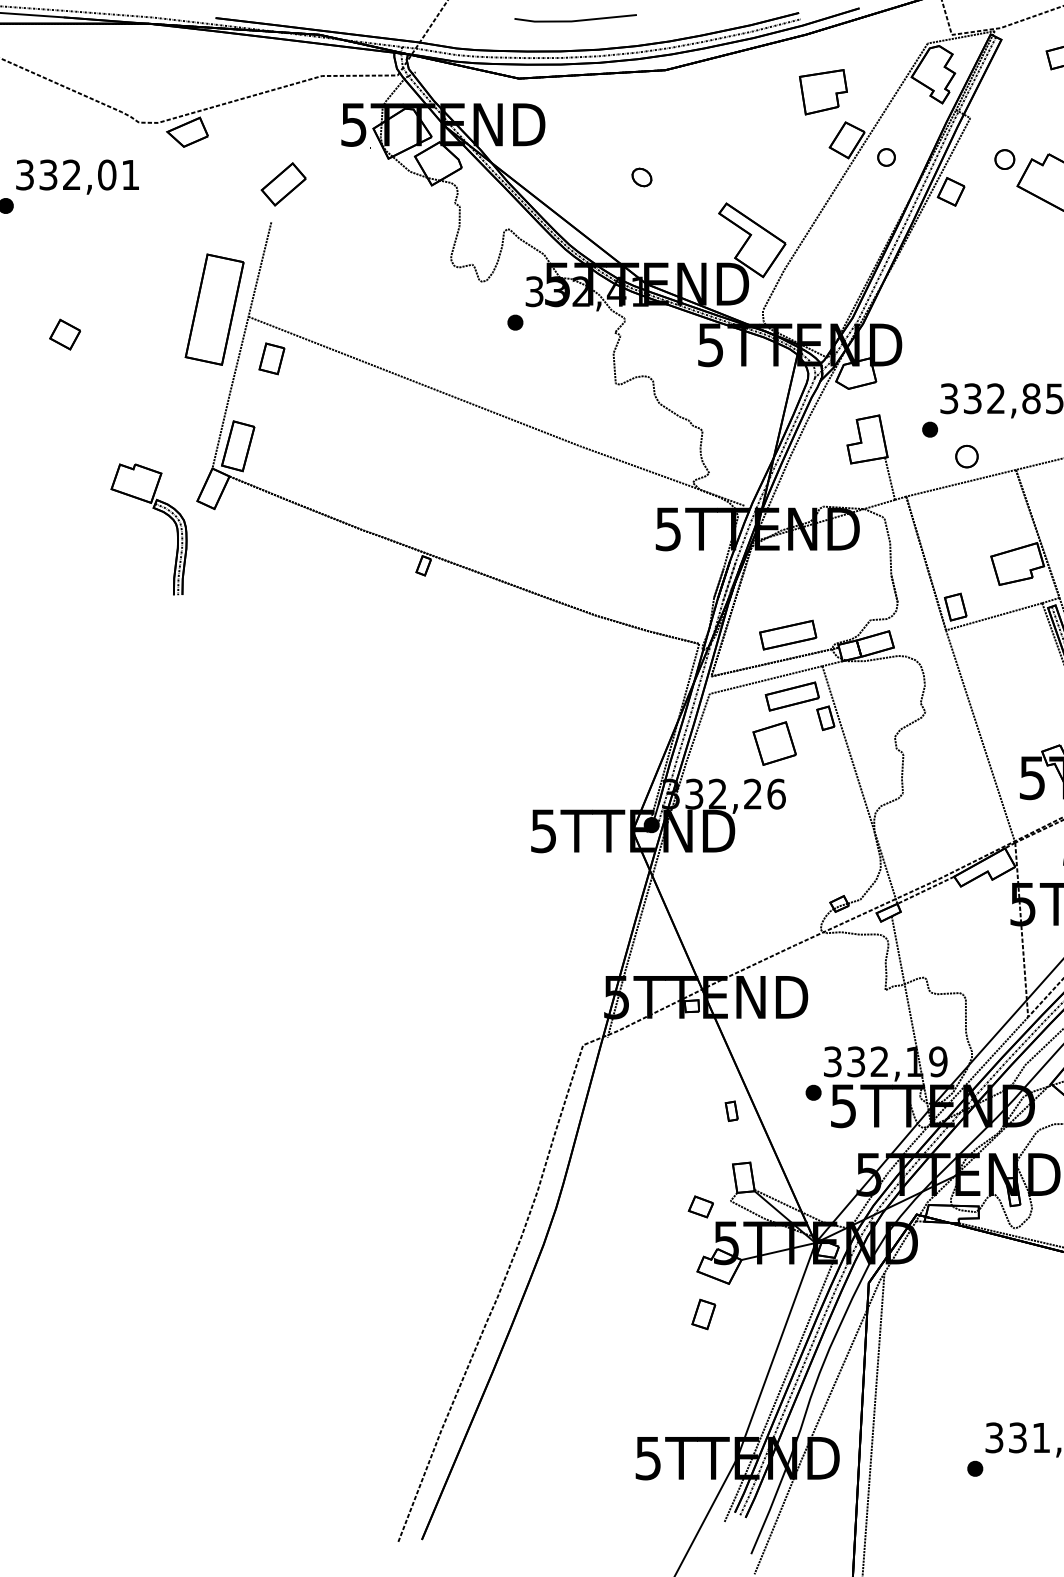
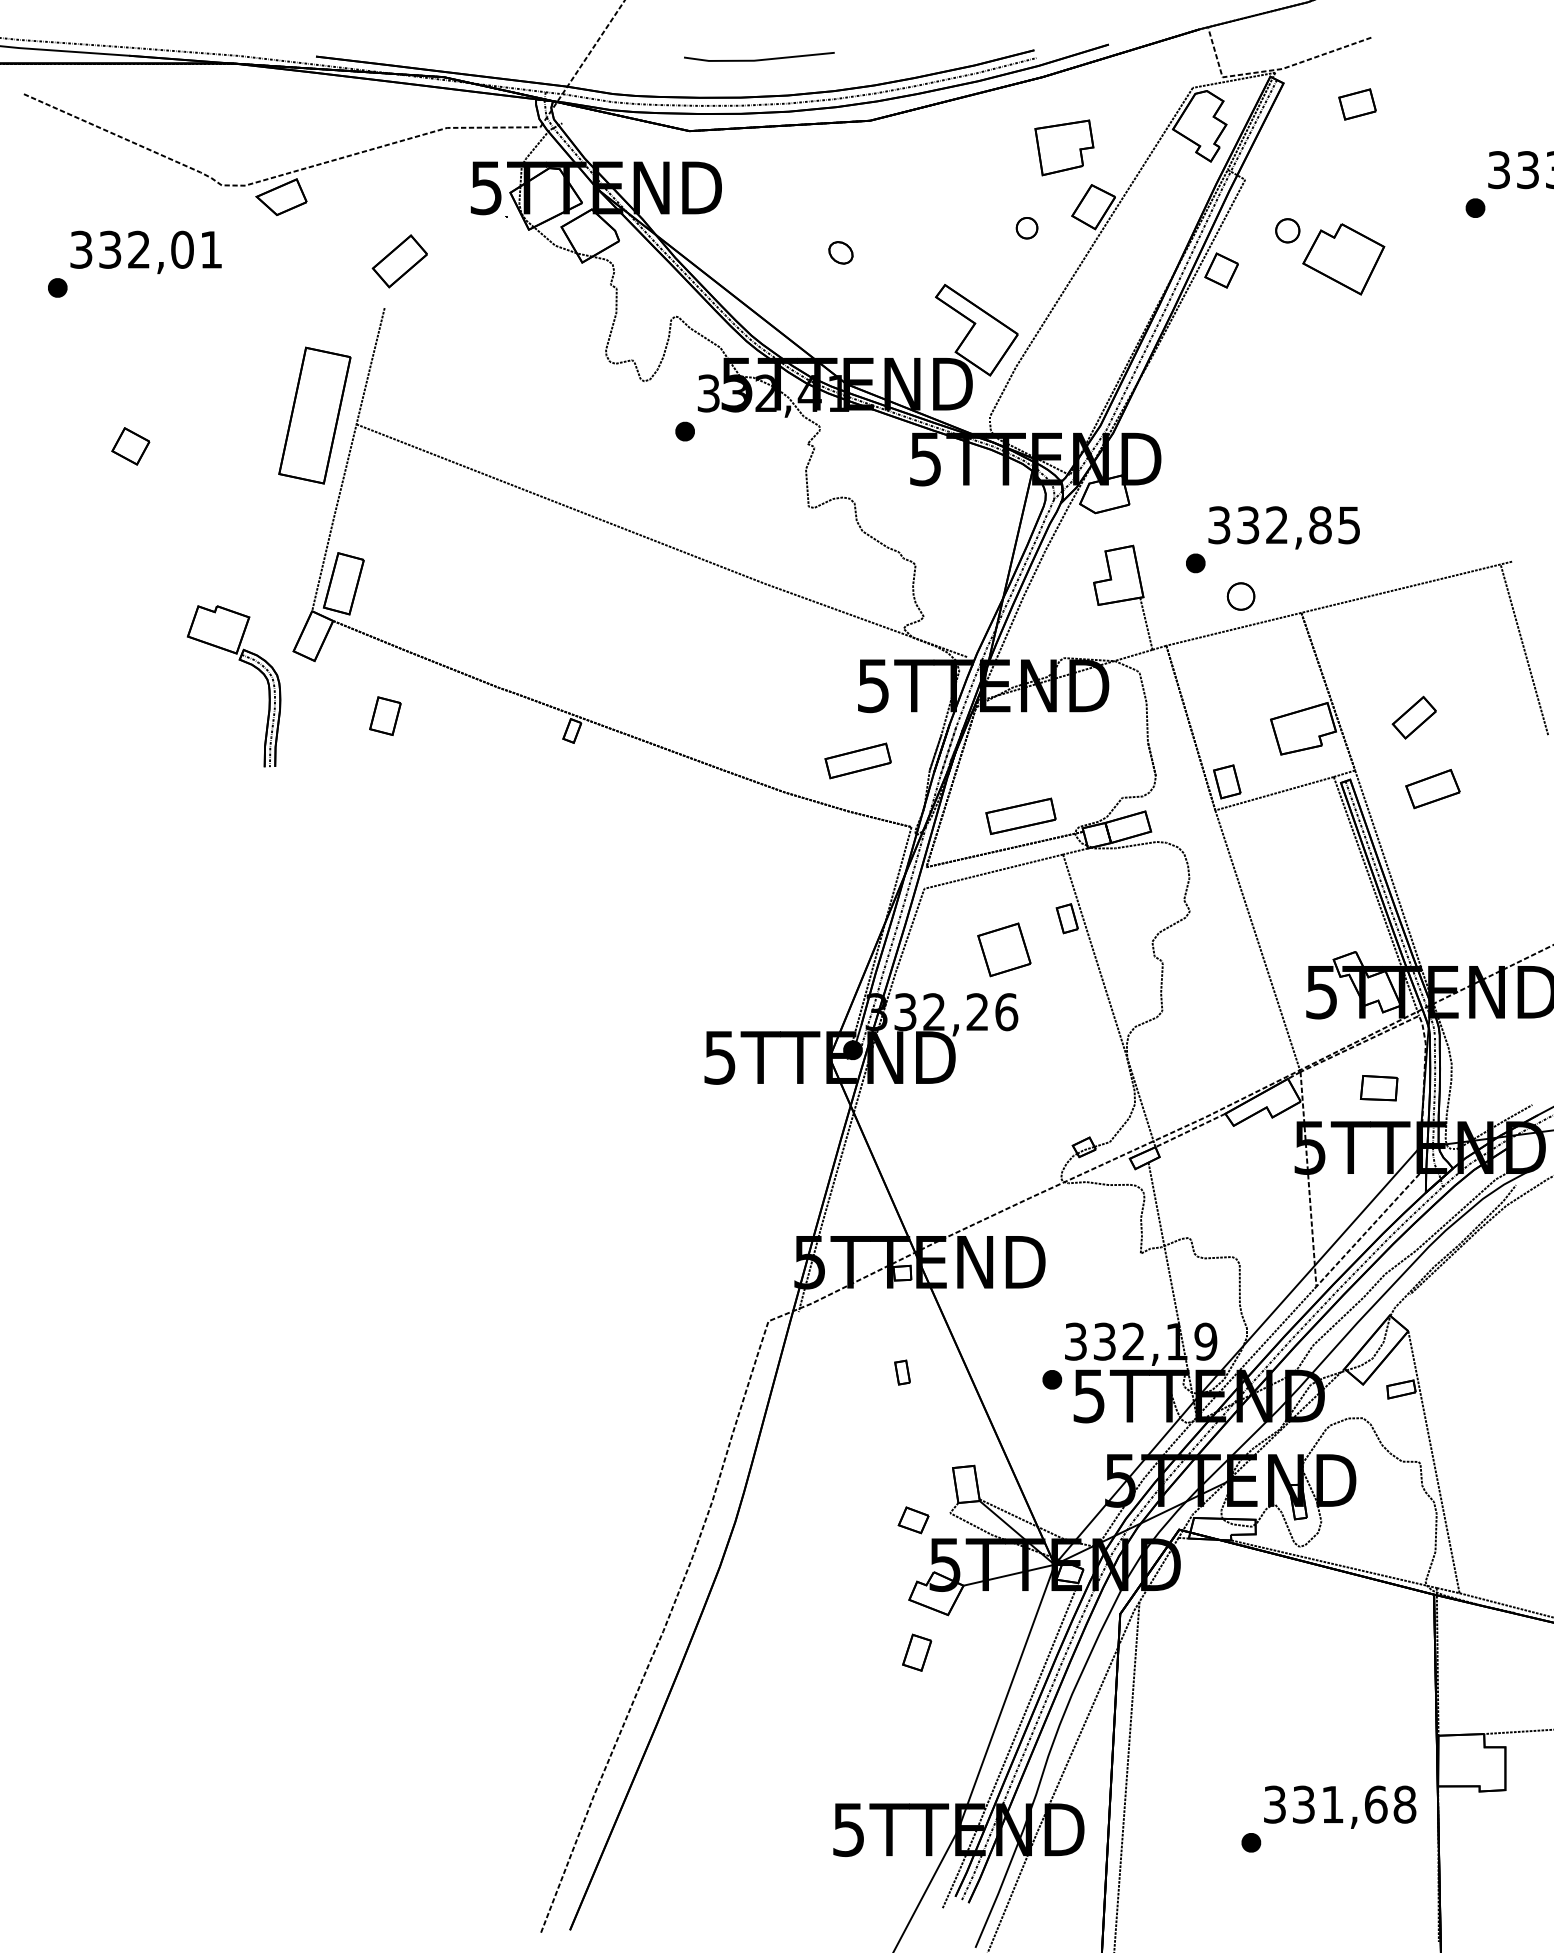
part: (886, 157) -> (1026, 228), moved
part: (272, 358) -> (385, 715), moved
part: (791, 696) -> (857, 760), moved
part: (731, 1111) -> (902, 1372), moved

